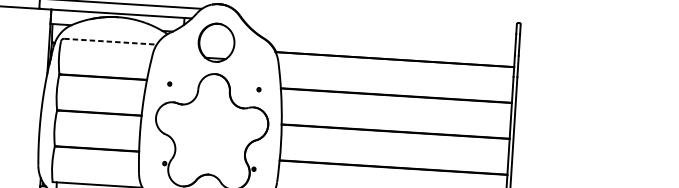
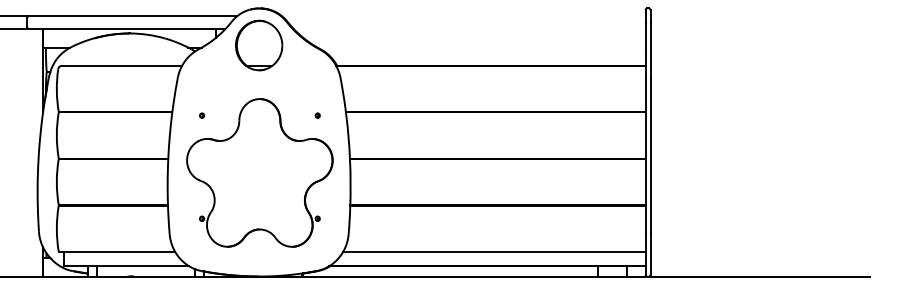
line: (110, 41) -> (122, 65), dashed -> solid
part: (216, 42) -> (259, 45), moved

